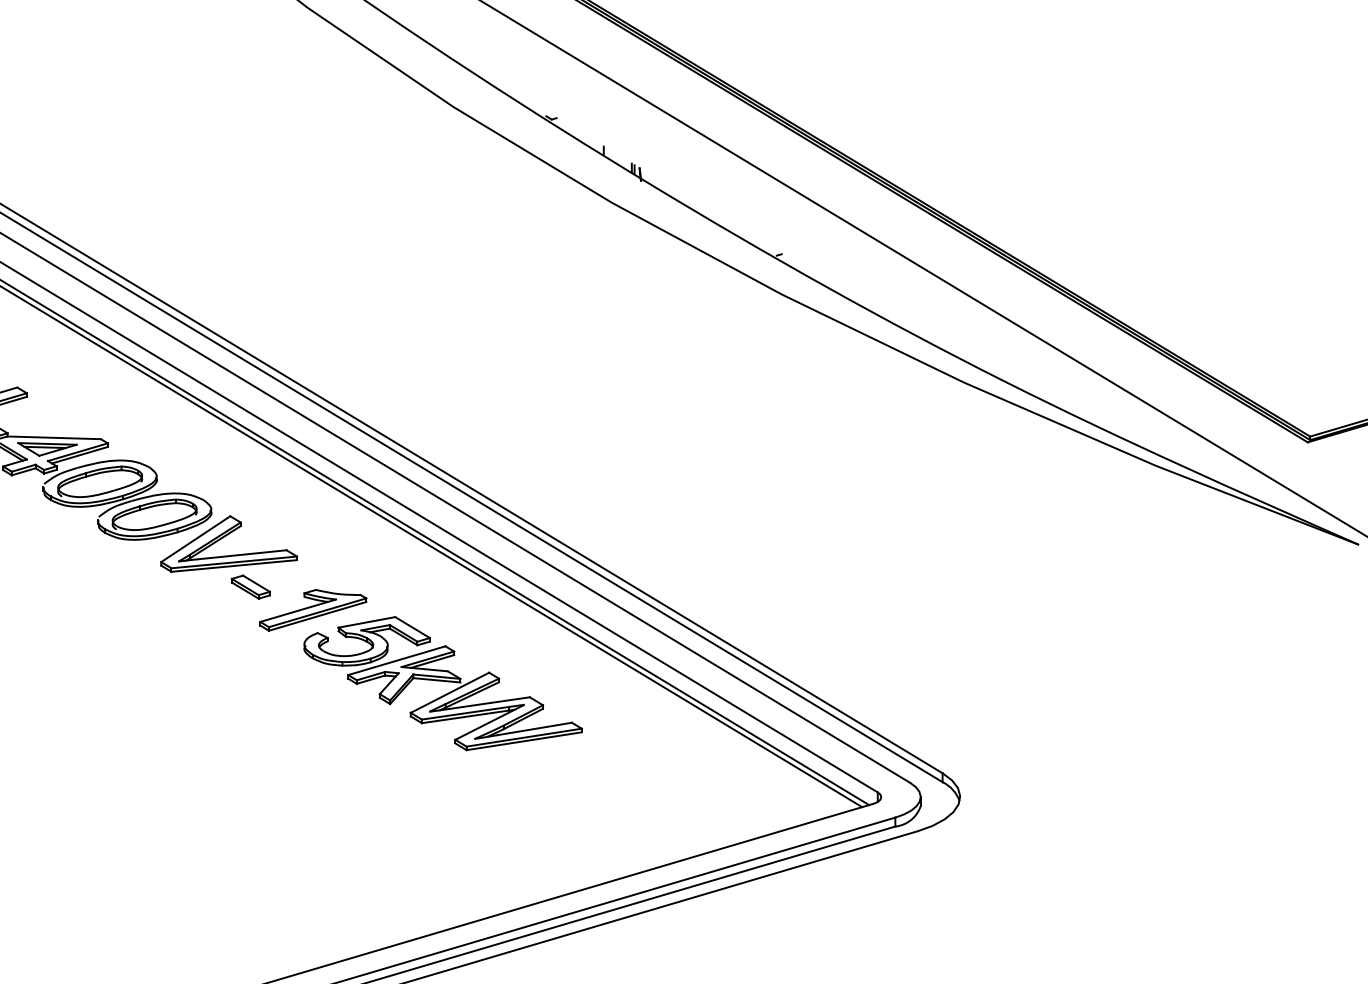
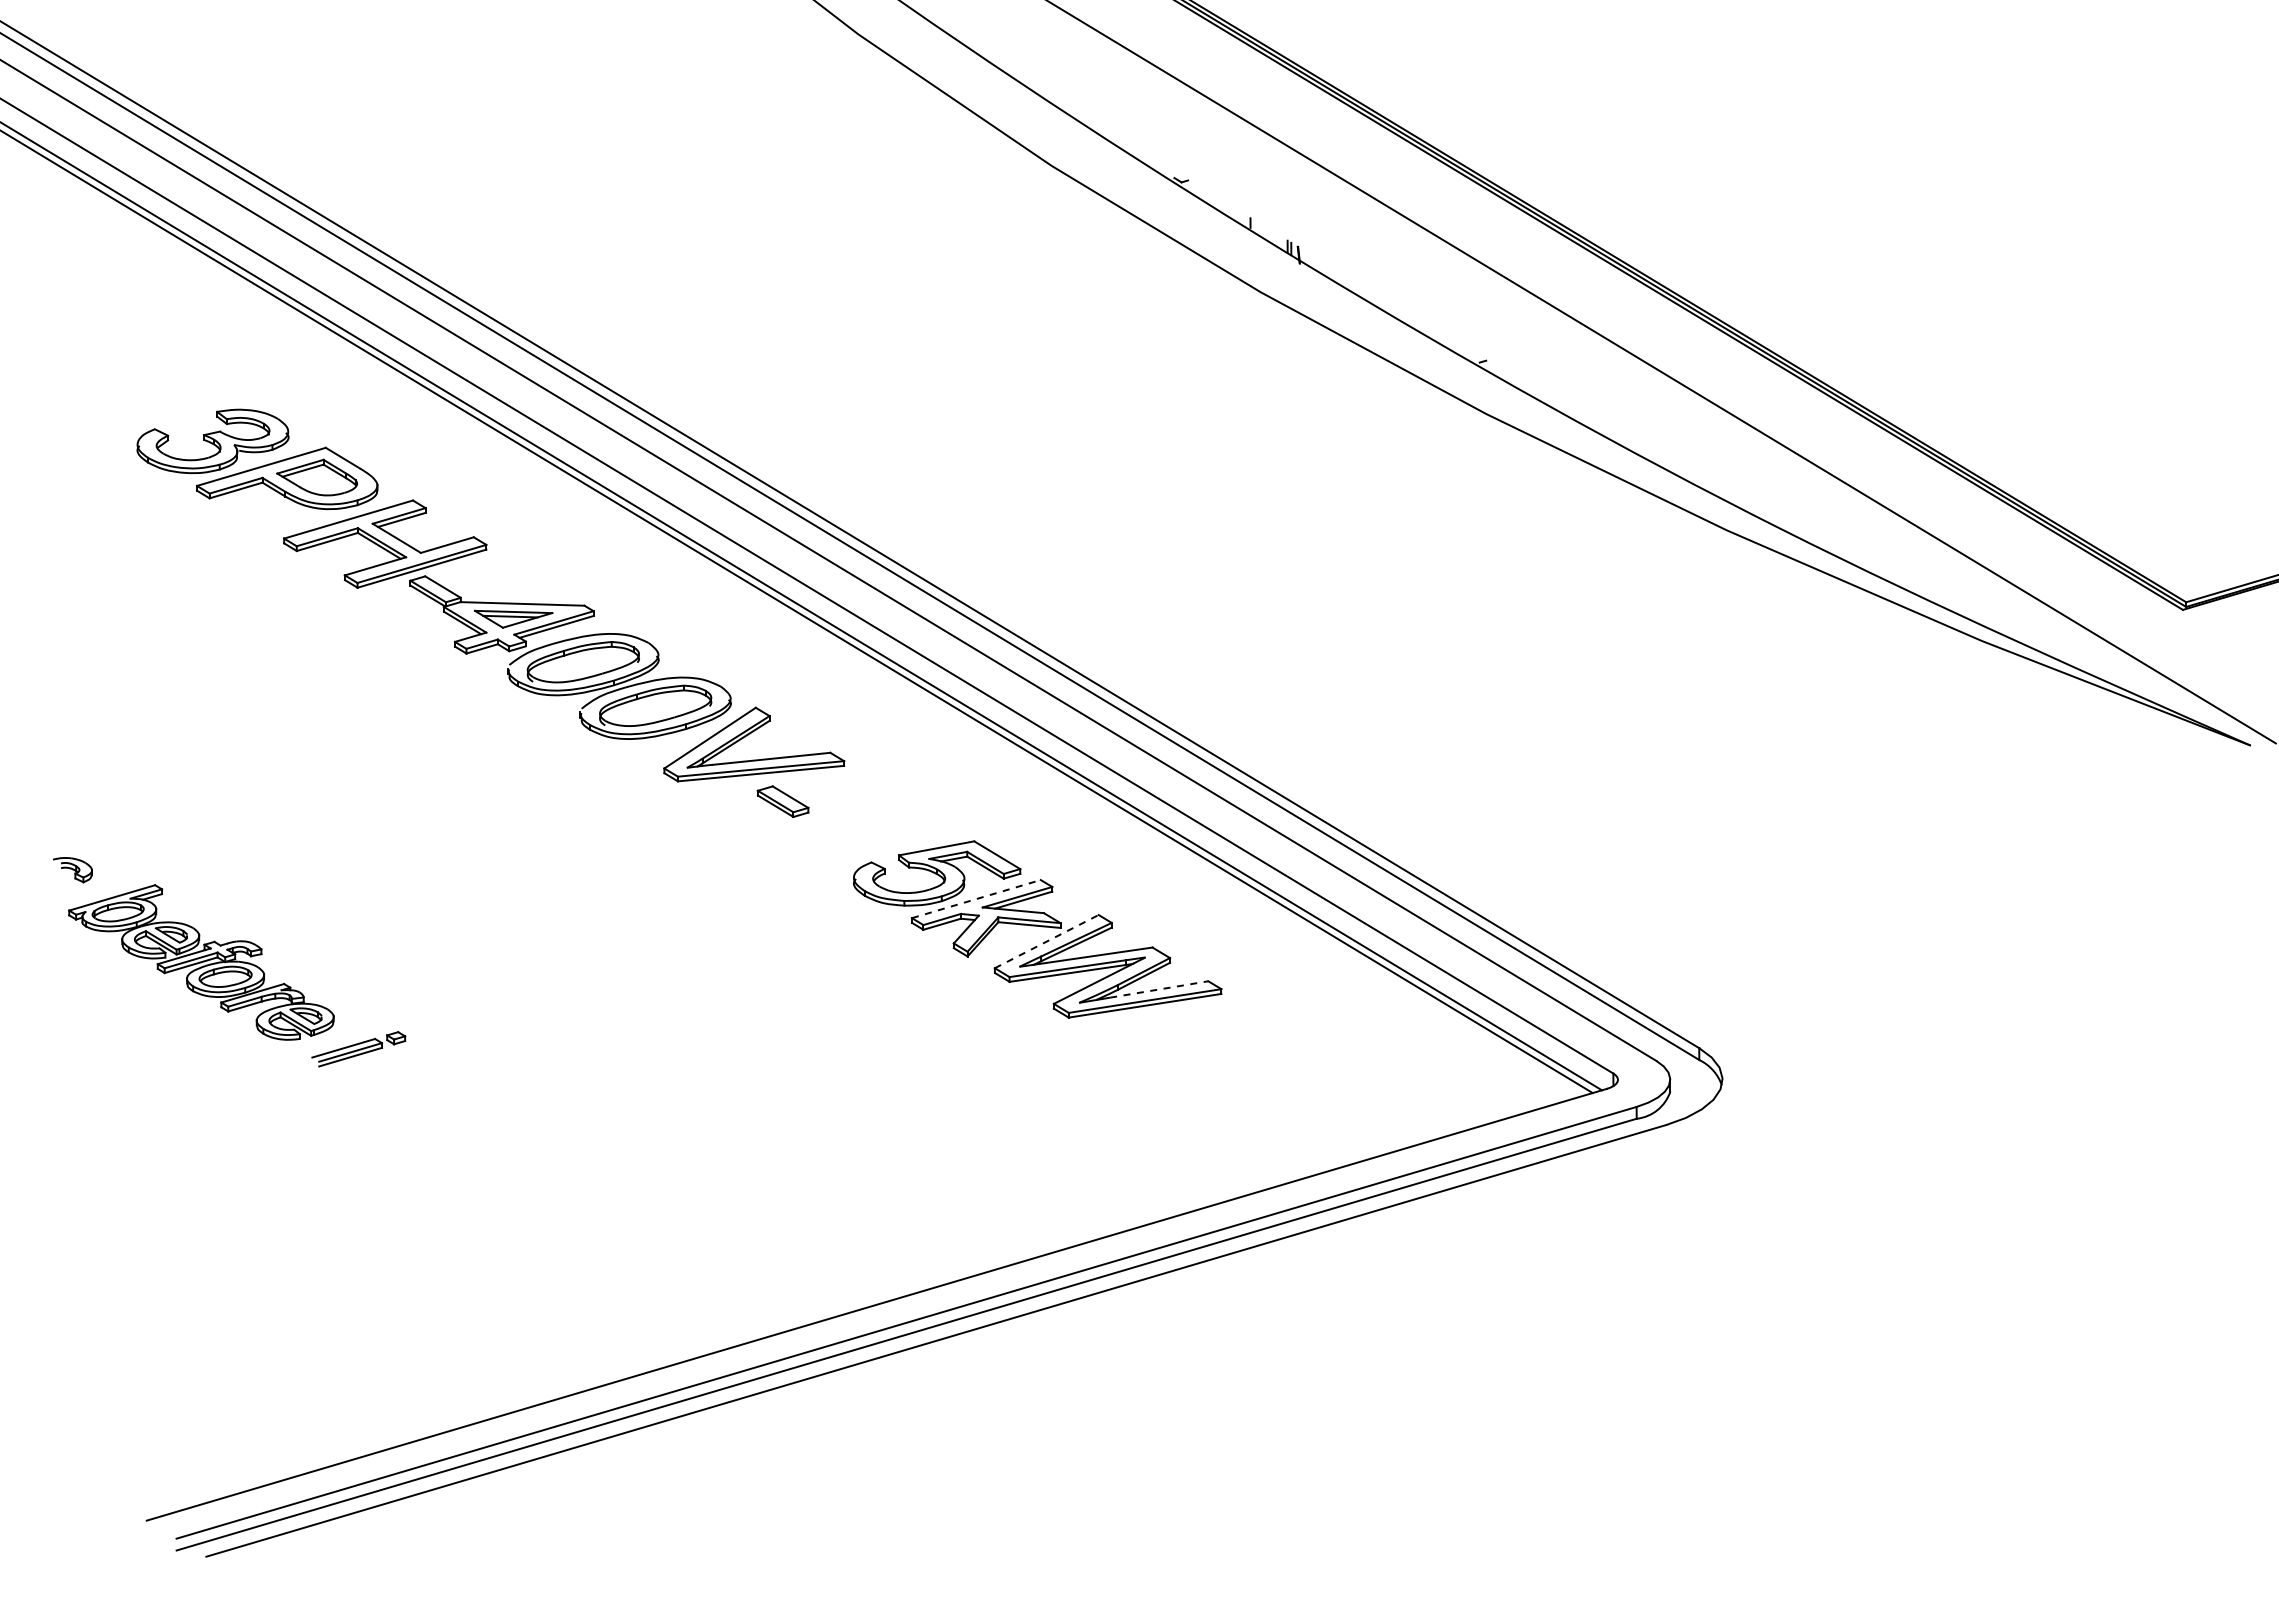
part: (313, 610) -> (865, 832), removed
line: (396, 660) -> (976, 898), solid -> dashed
line: (450, 692) -> (1047, 941), solid -> dashed
line: (535, 728) -> (1159, 989), solid -> dashed

